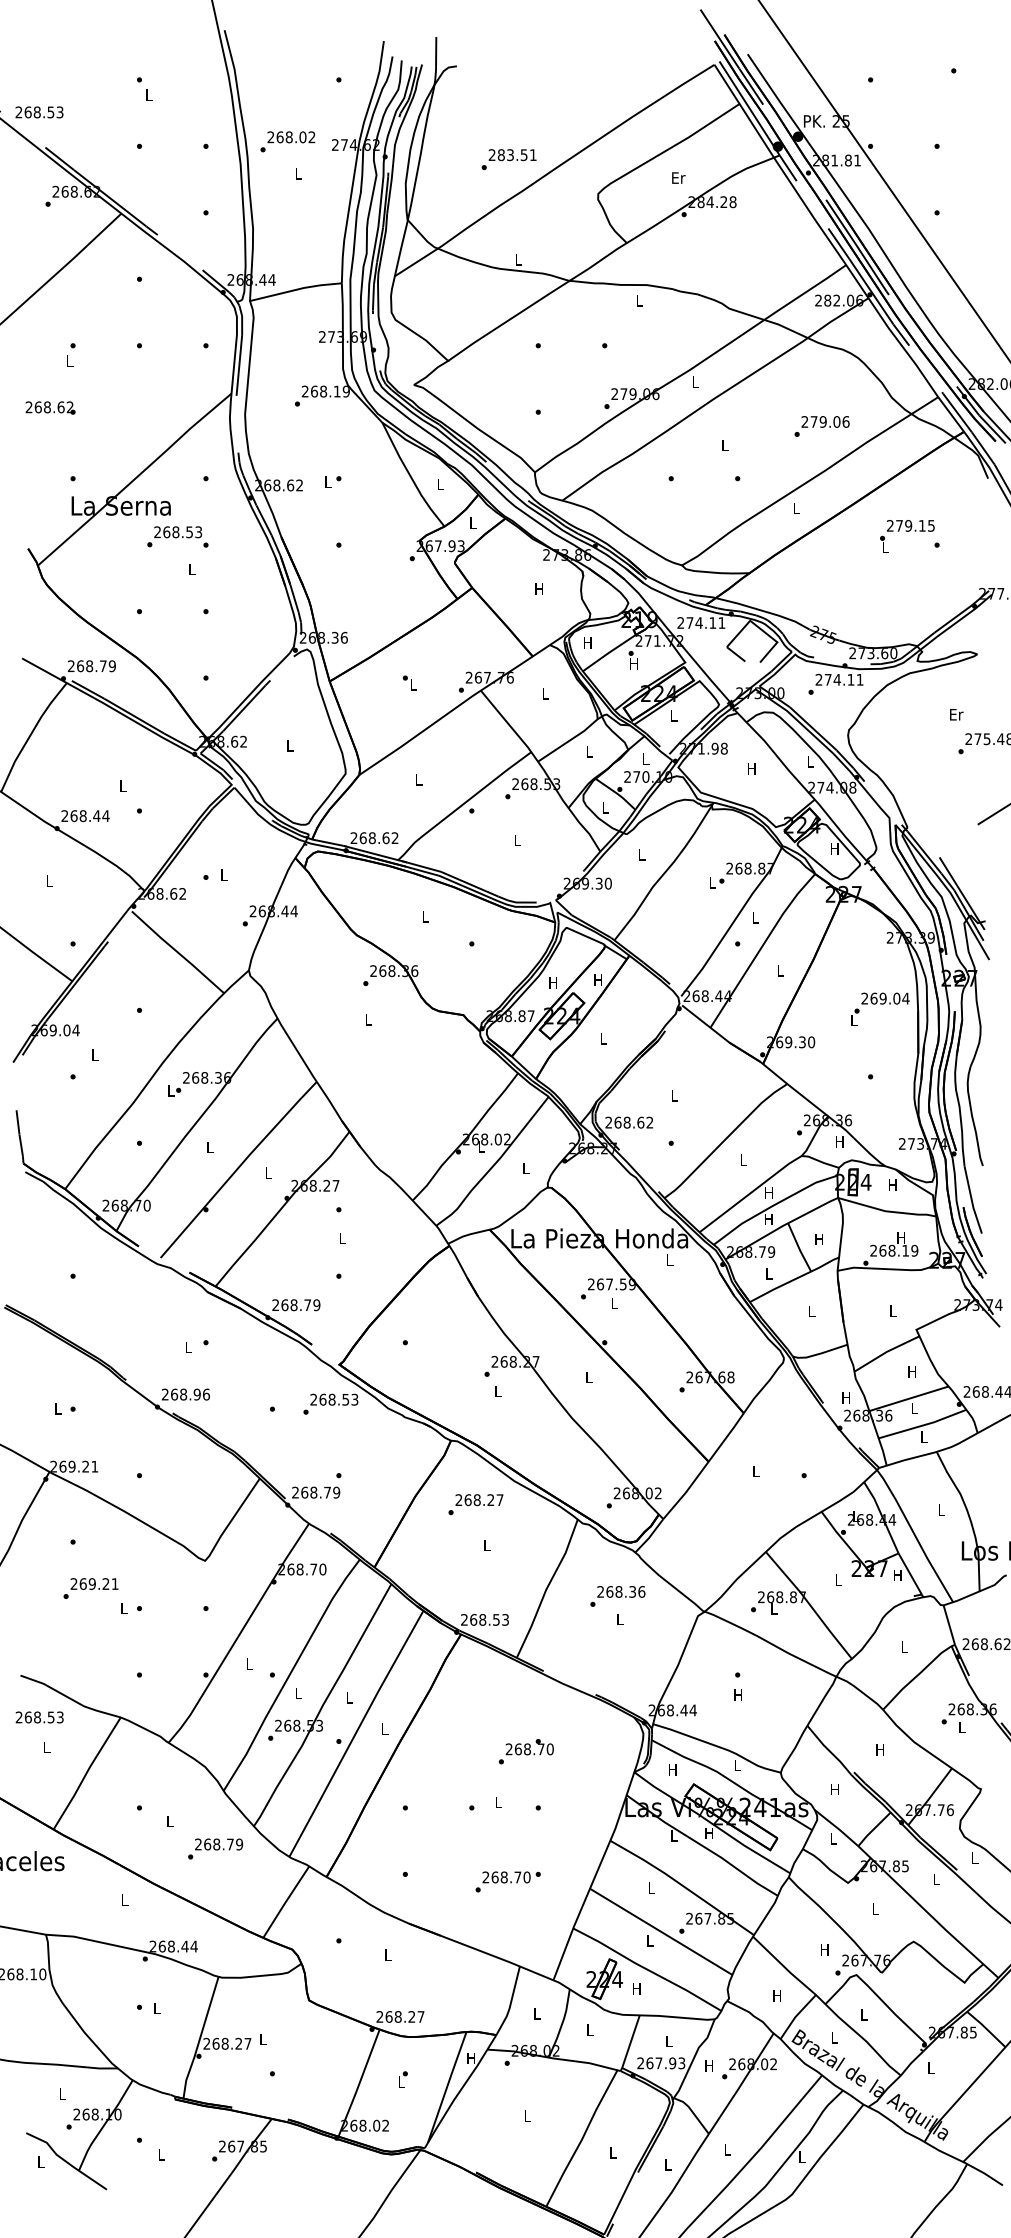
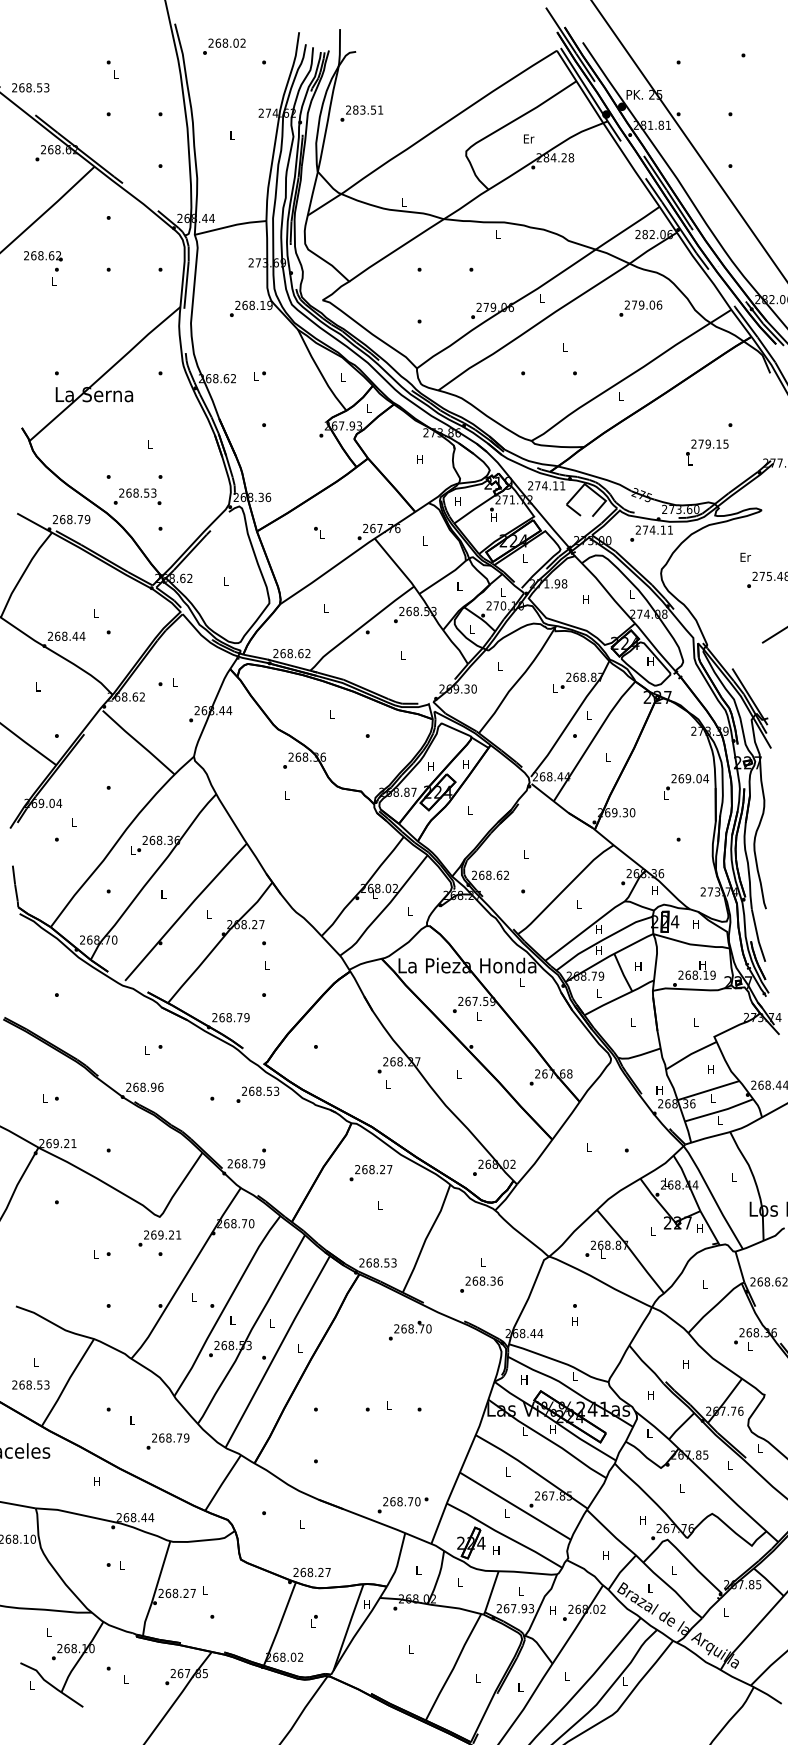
text: (288, 141) -> (224, 46), moved
text: (508, 159) -> (361, 113), moved
text: (50, 408) -> (43, 256), moved
text: (821, 426) -> (640, 308), moved
text: (177, 536) -> (137, 496), moved
text: (907, 536) -> (707, 452), moved
text: (90, 1588) -> (159, 1238), moved
text: (617, 1596) -> (481, 1284), moved
text: (39, 1716) -> (30, 1384), moved
text: (526, 1751) -> (410, 1330), moved
text: (507, 1882) -> (402, 1505), moved
text: (123, 1900) -> (96, 1481), L -> H

